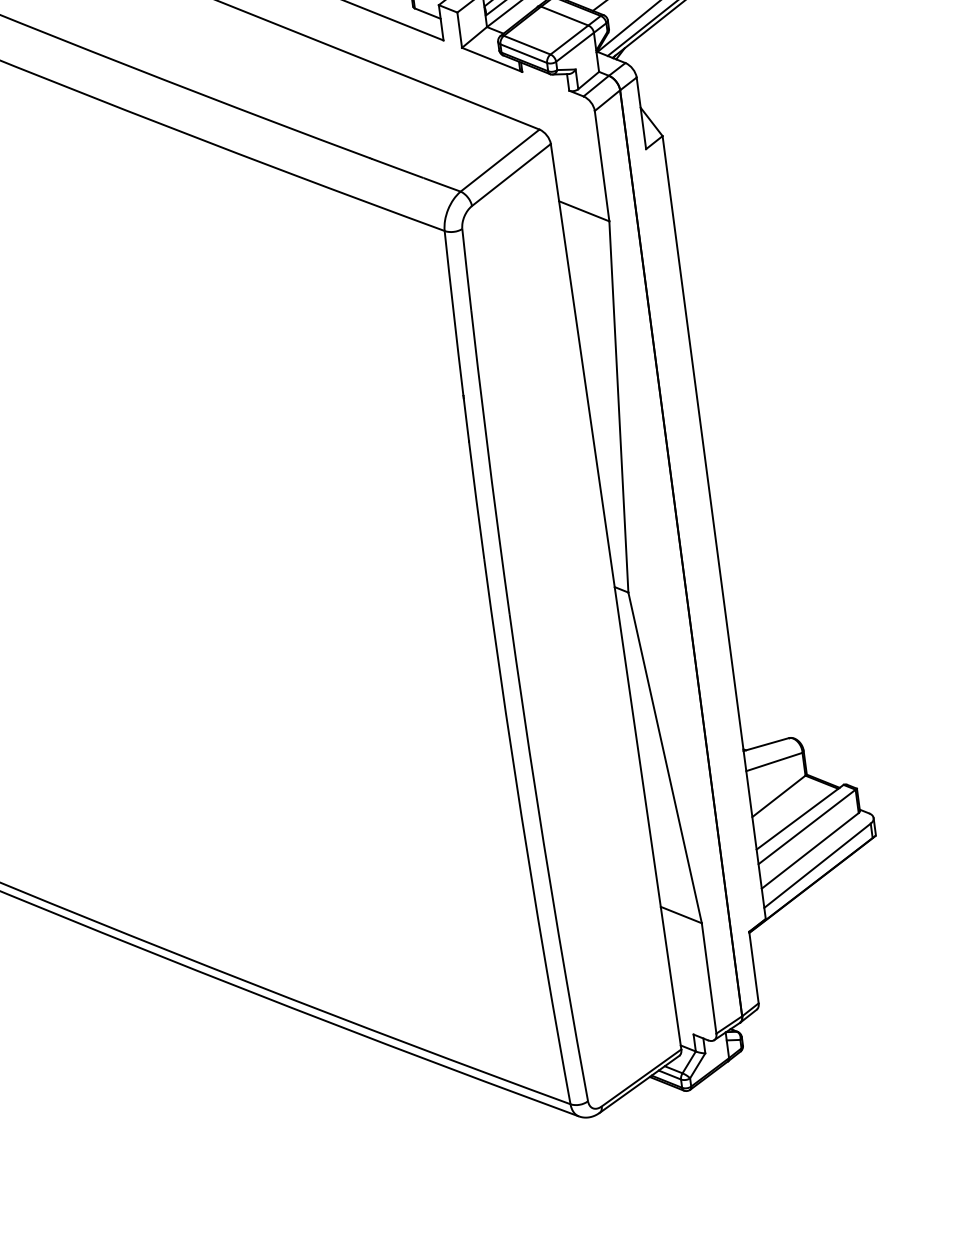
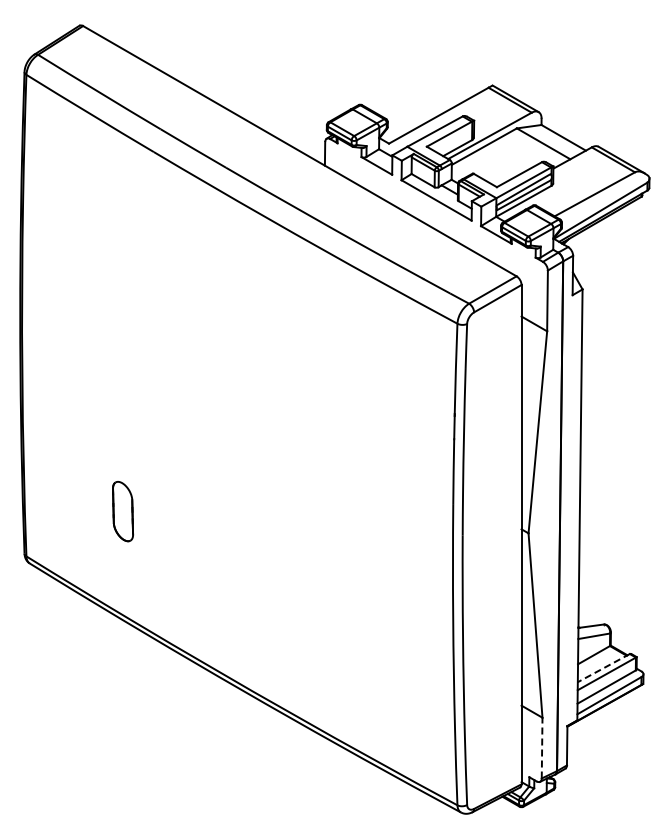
line: (799, 818) -> (603, 668), solid -> dashed
line: (709, 977) -> (542, 747), solid -> dashed

